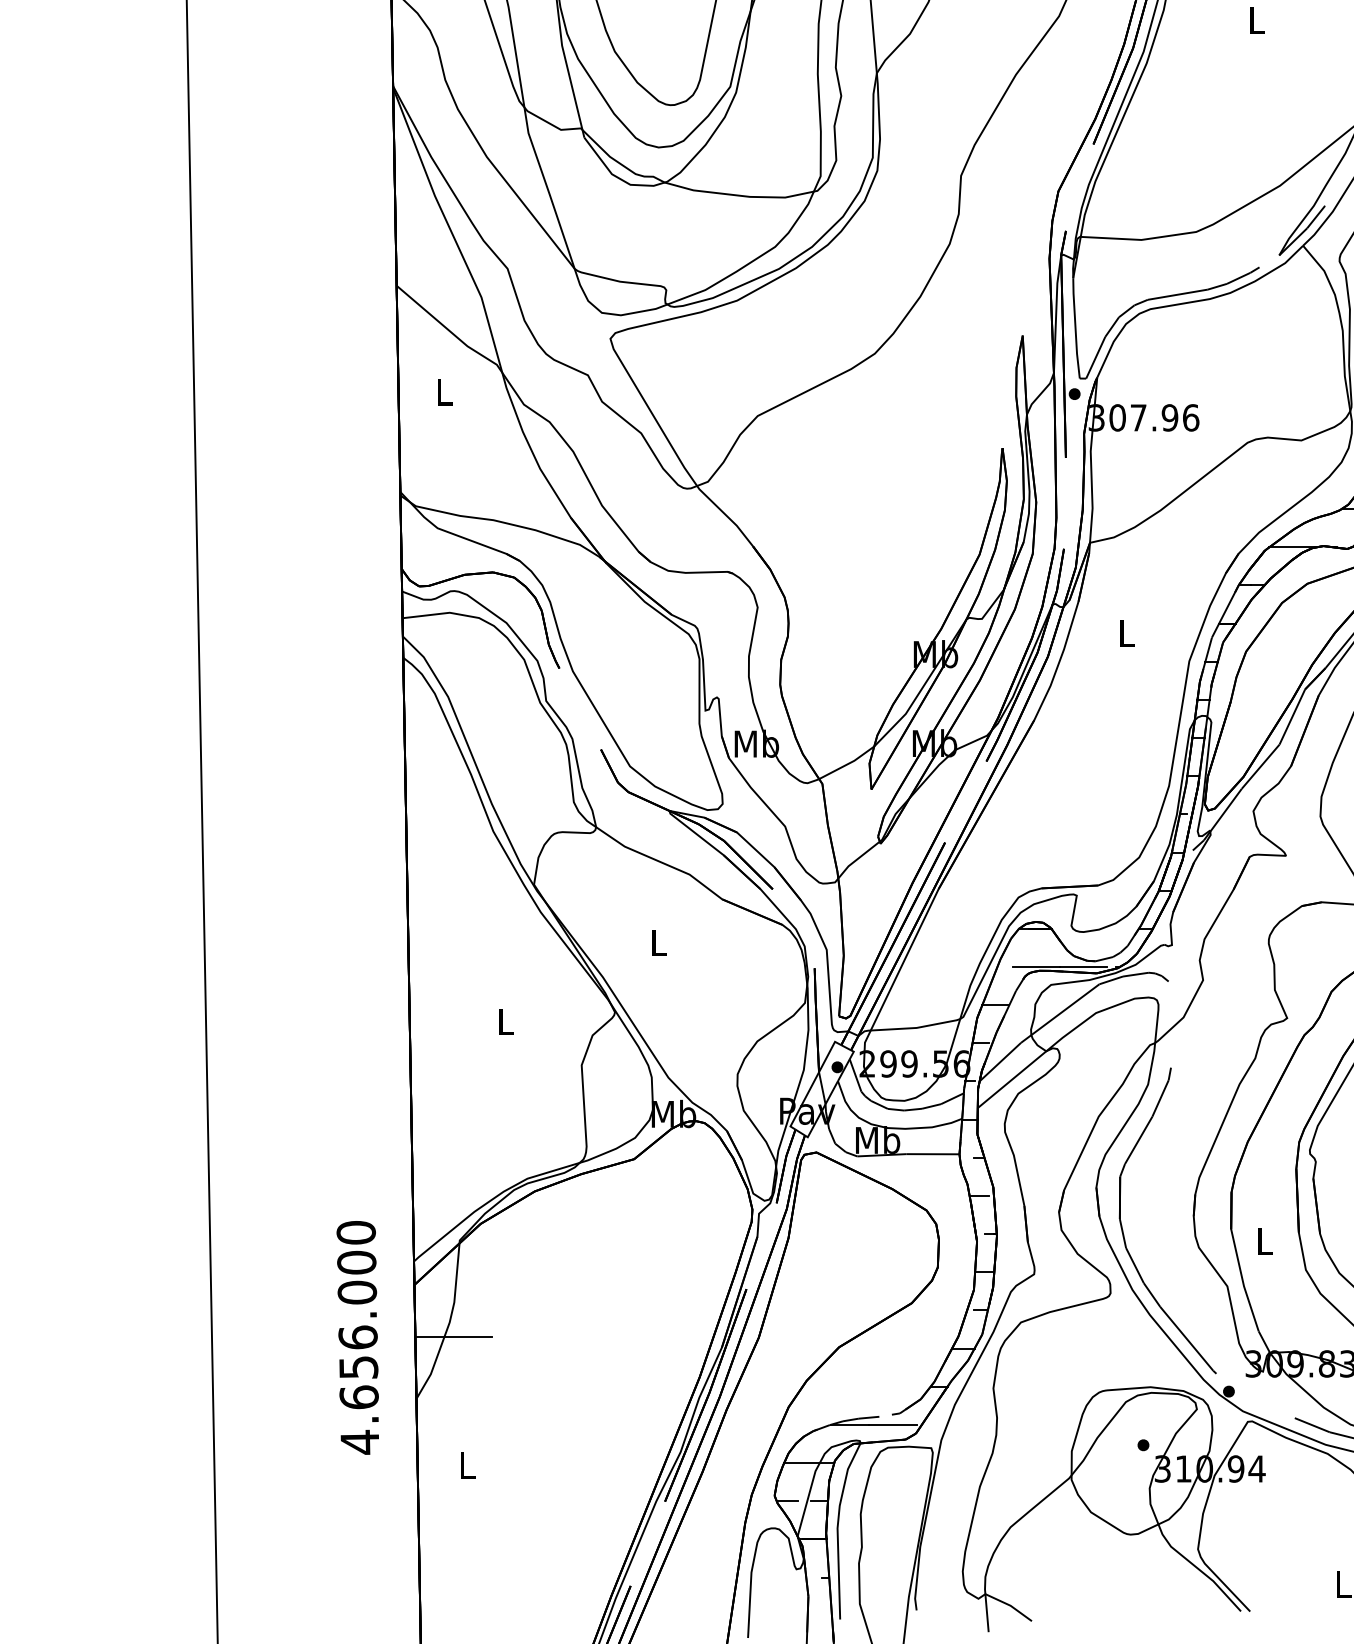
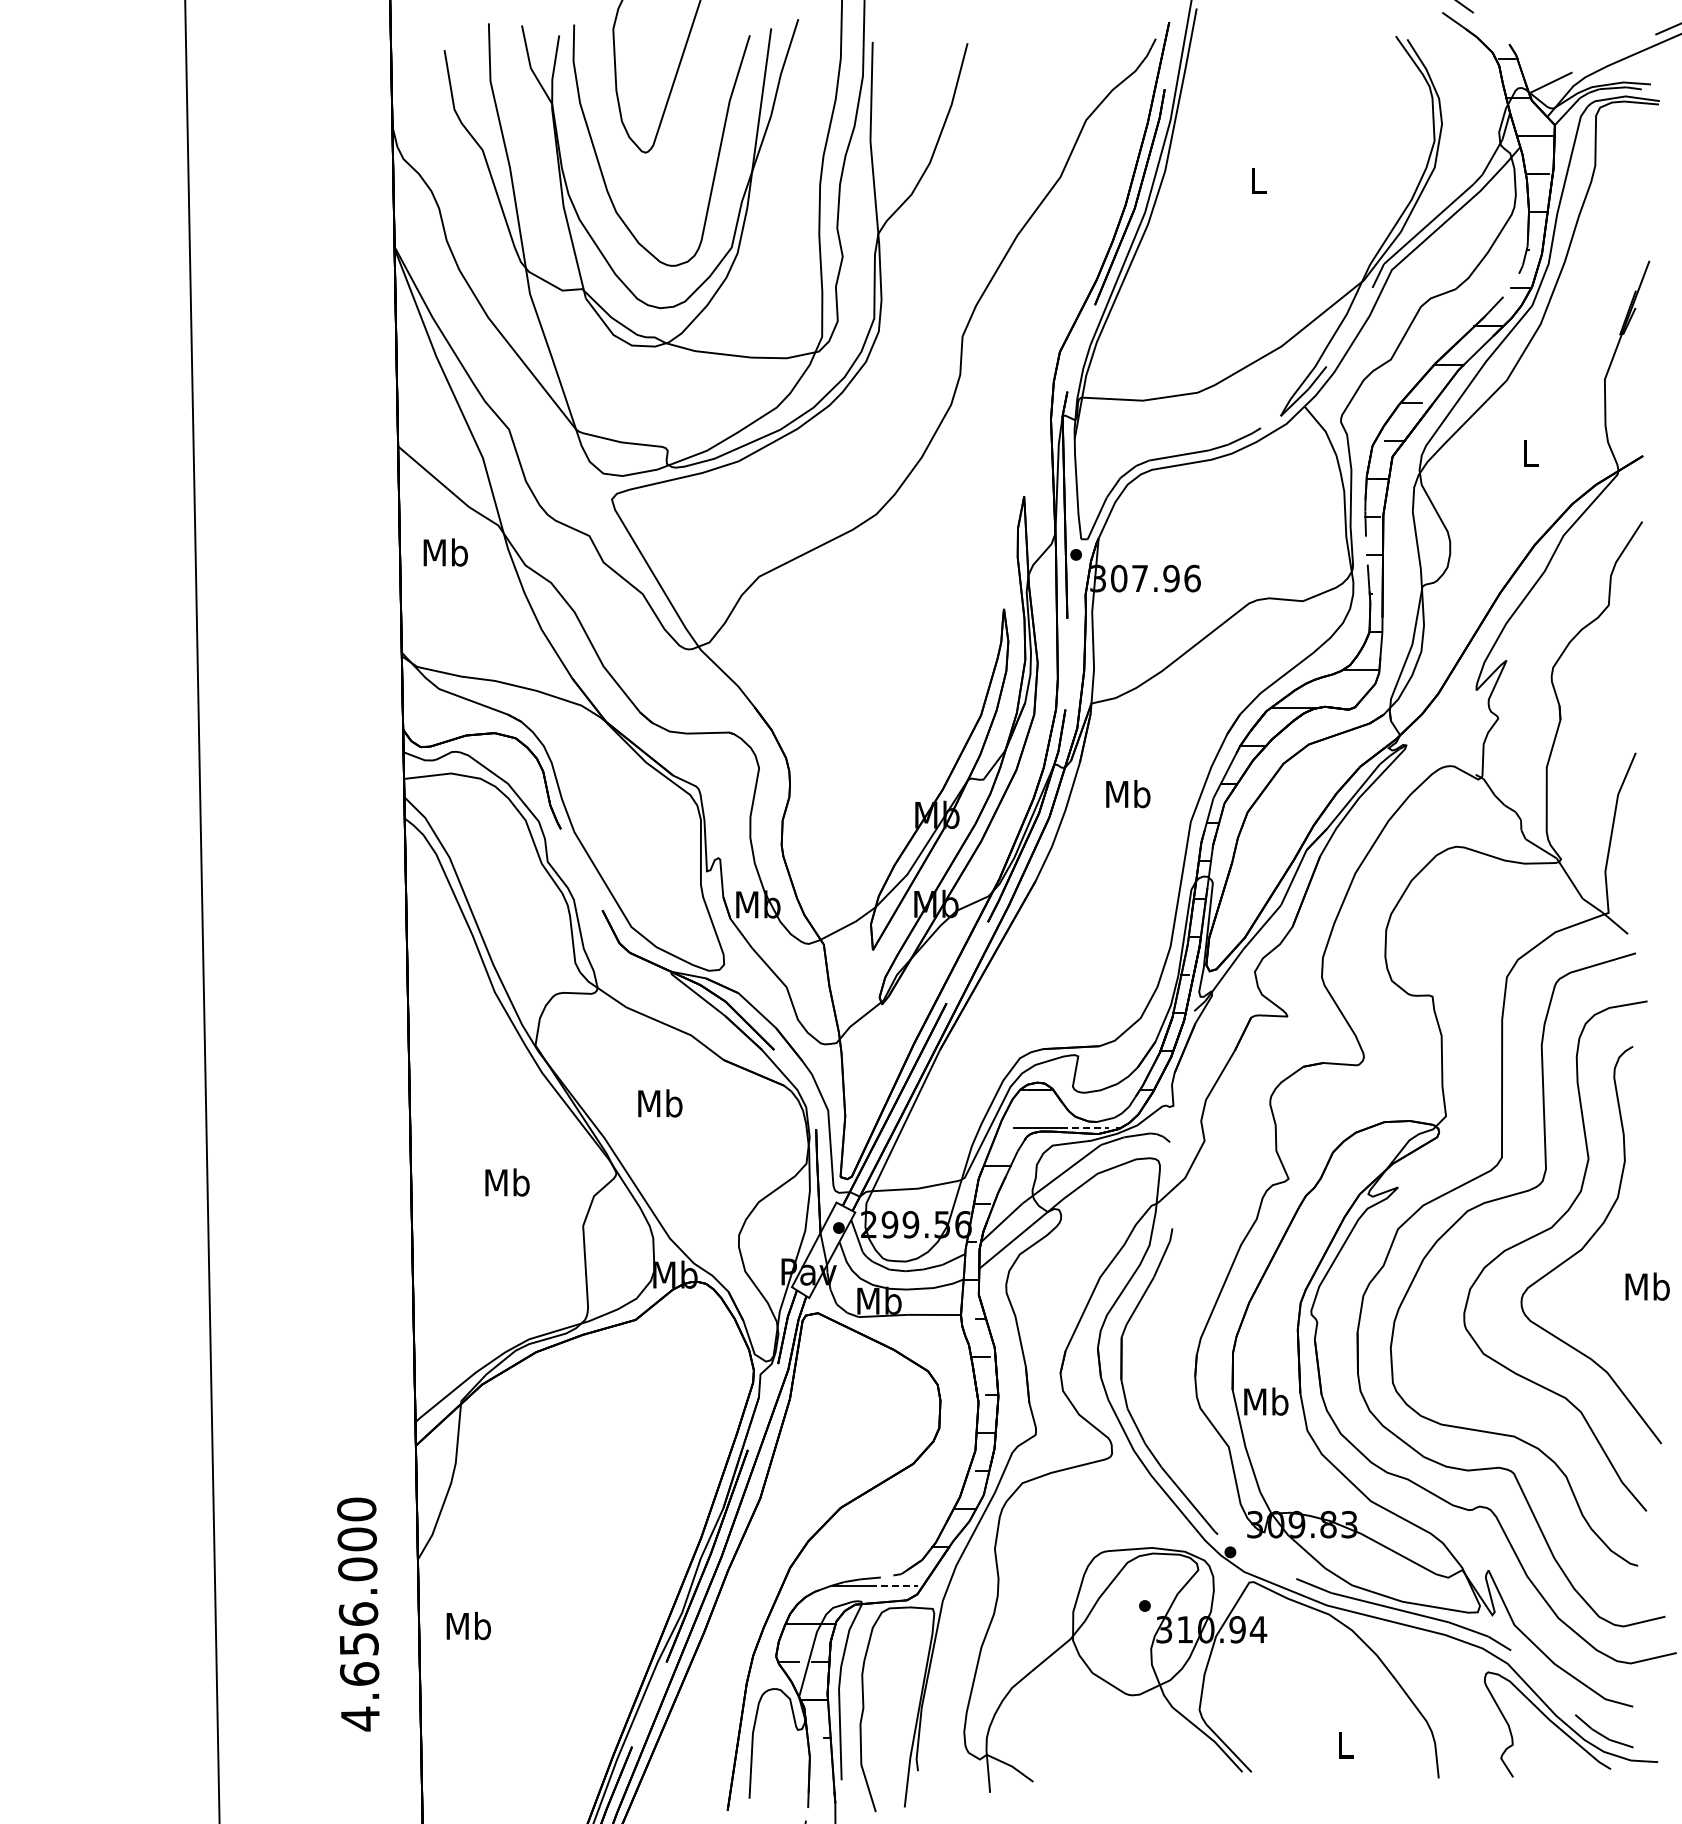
text: (444, 391) -> (445, 552), L -> Mb
text: (1127, 633) -> (1128, 794), L -> Mb
text: (659, 942) -> (660, 1103), L -> Mb
line: (1084, 966) -> (1085, 1127), solid -> dashed
text: (506, 1021) -> (507, 1182), L -> Mb
text: (1265, 1240) -> (1266, 1401), L -> Mb
line: (453, 1336) -> (454, 1497), removed
text: (358, 1337) -> (358, 1614), moved
line: (893, 1424) -> (894, 1585), solid -> dashed
text: (467, 1464) -> (468, 1625), L -> Mb

